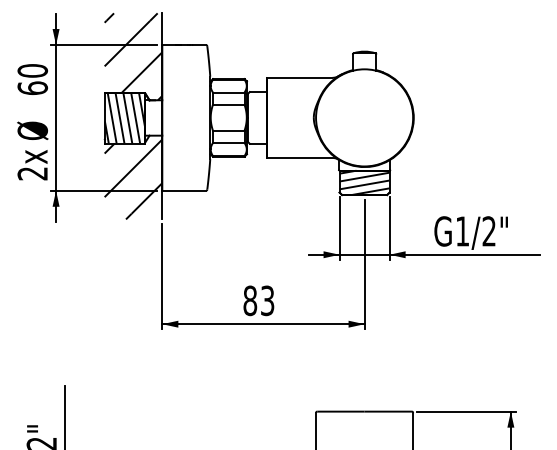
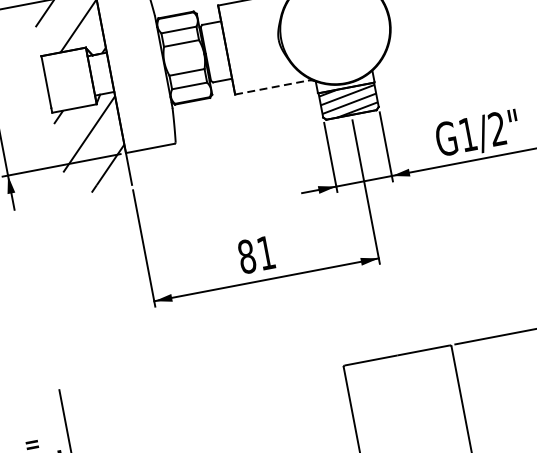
hatch: (124, 117) -> (68, 79), removed
line: (299, 157) -> (271, 87), solid -> dashed
text: (267, 300) -> (266, 252), 83 -> 81

